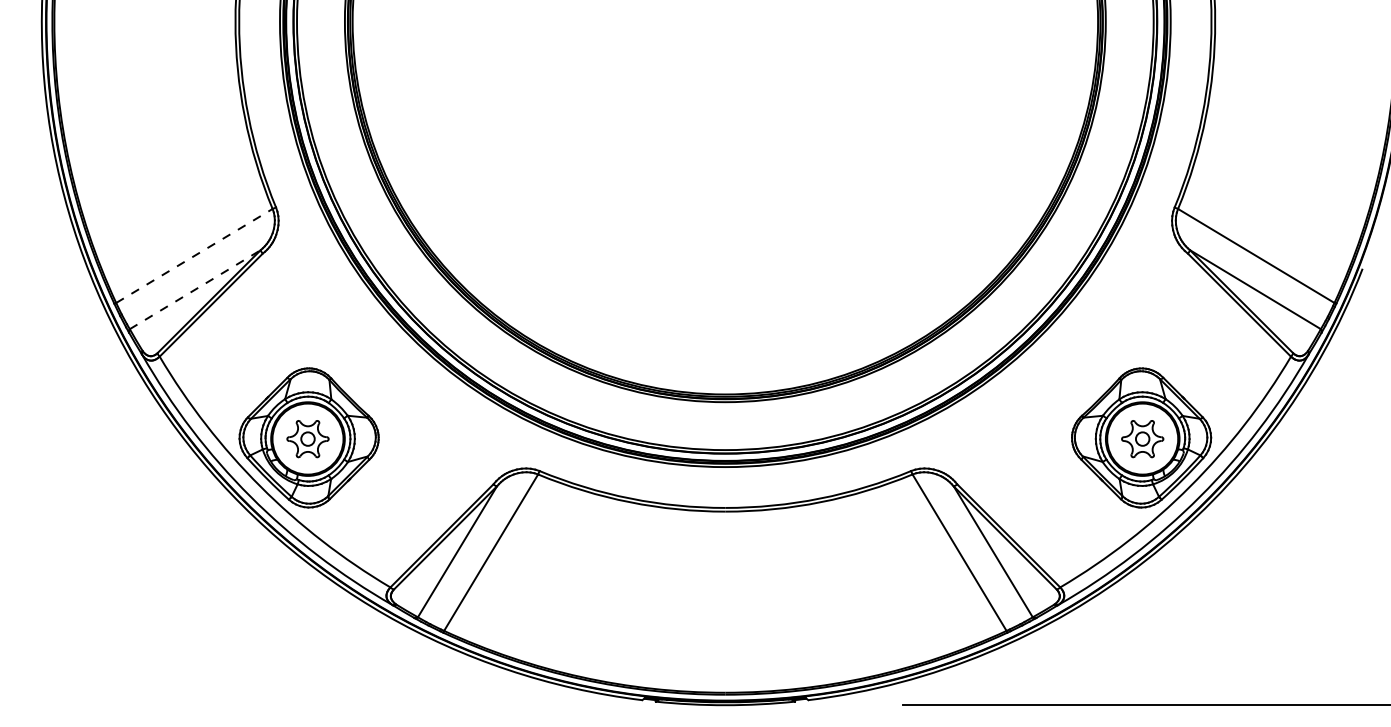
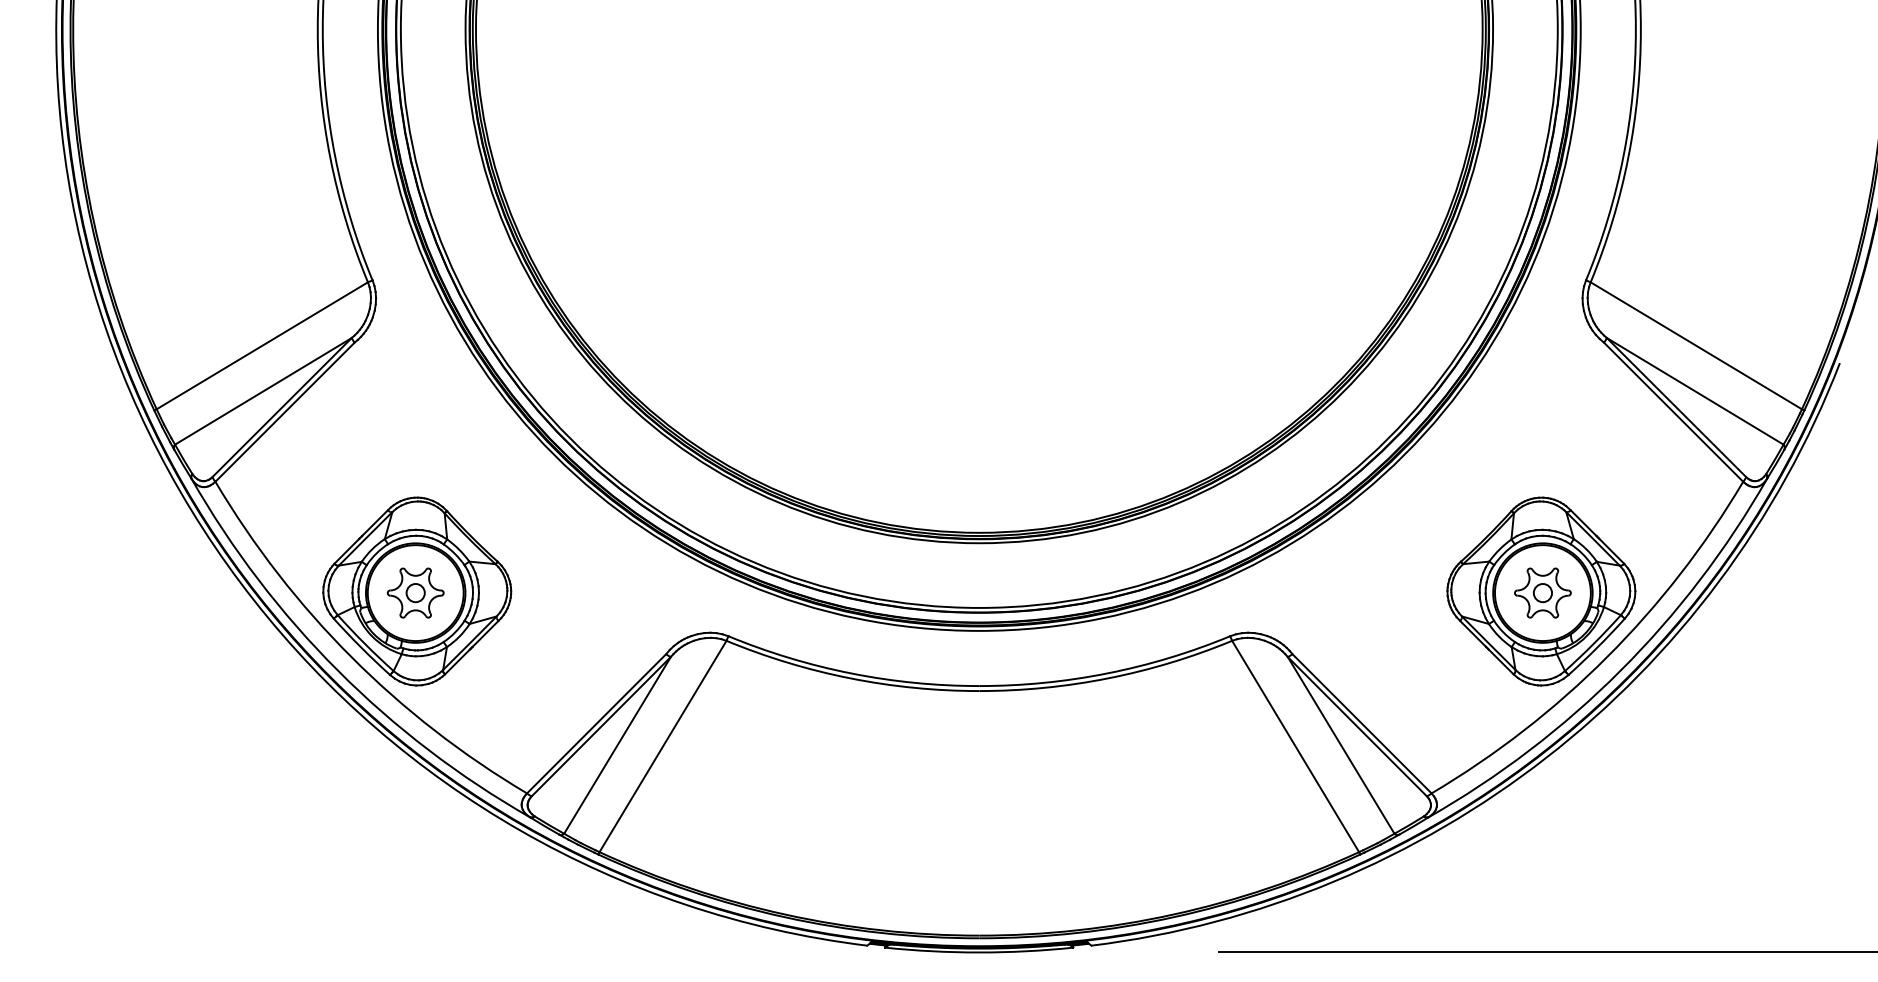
line: (194, 255) -> (262, 345), dashed -> solid
line: (195, 289) -> (263, 391), dashed -> solid

